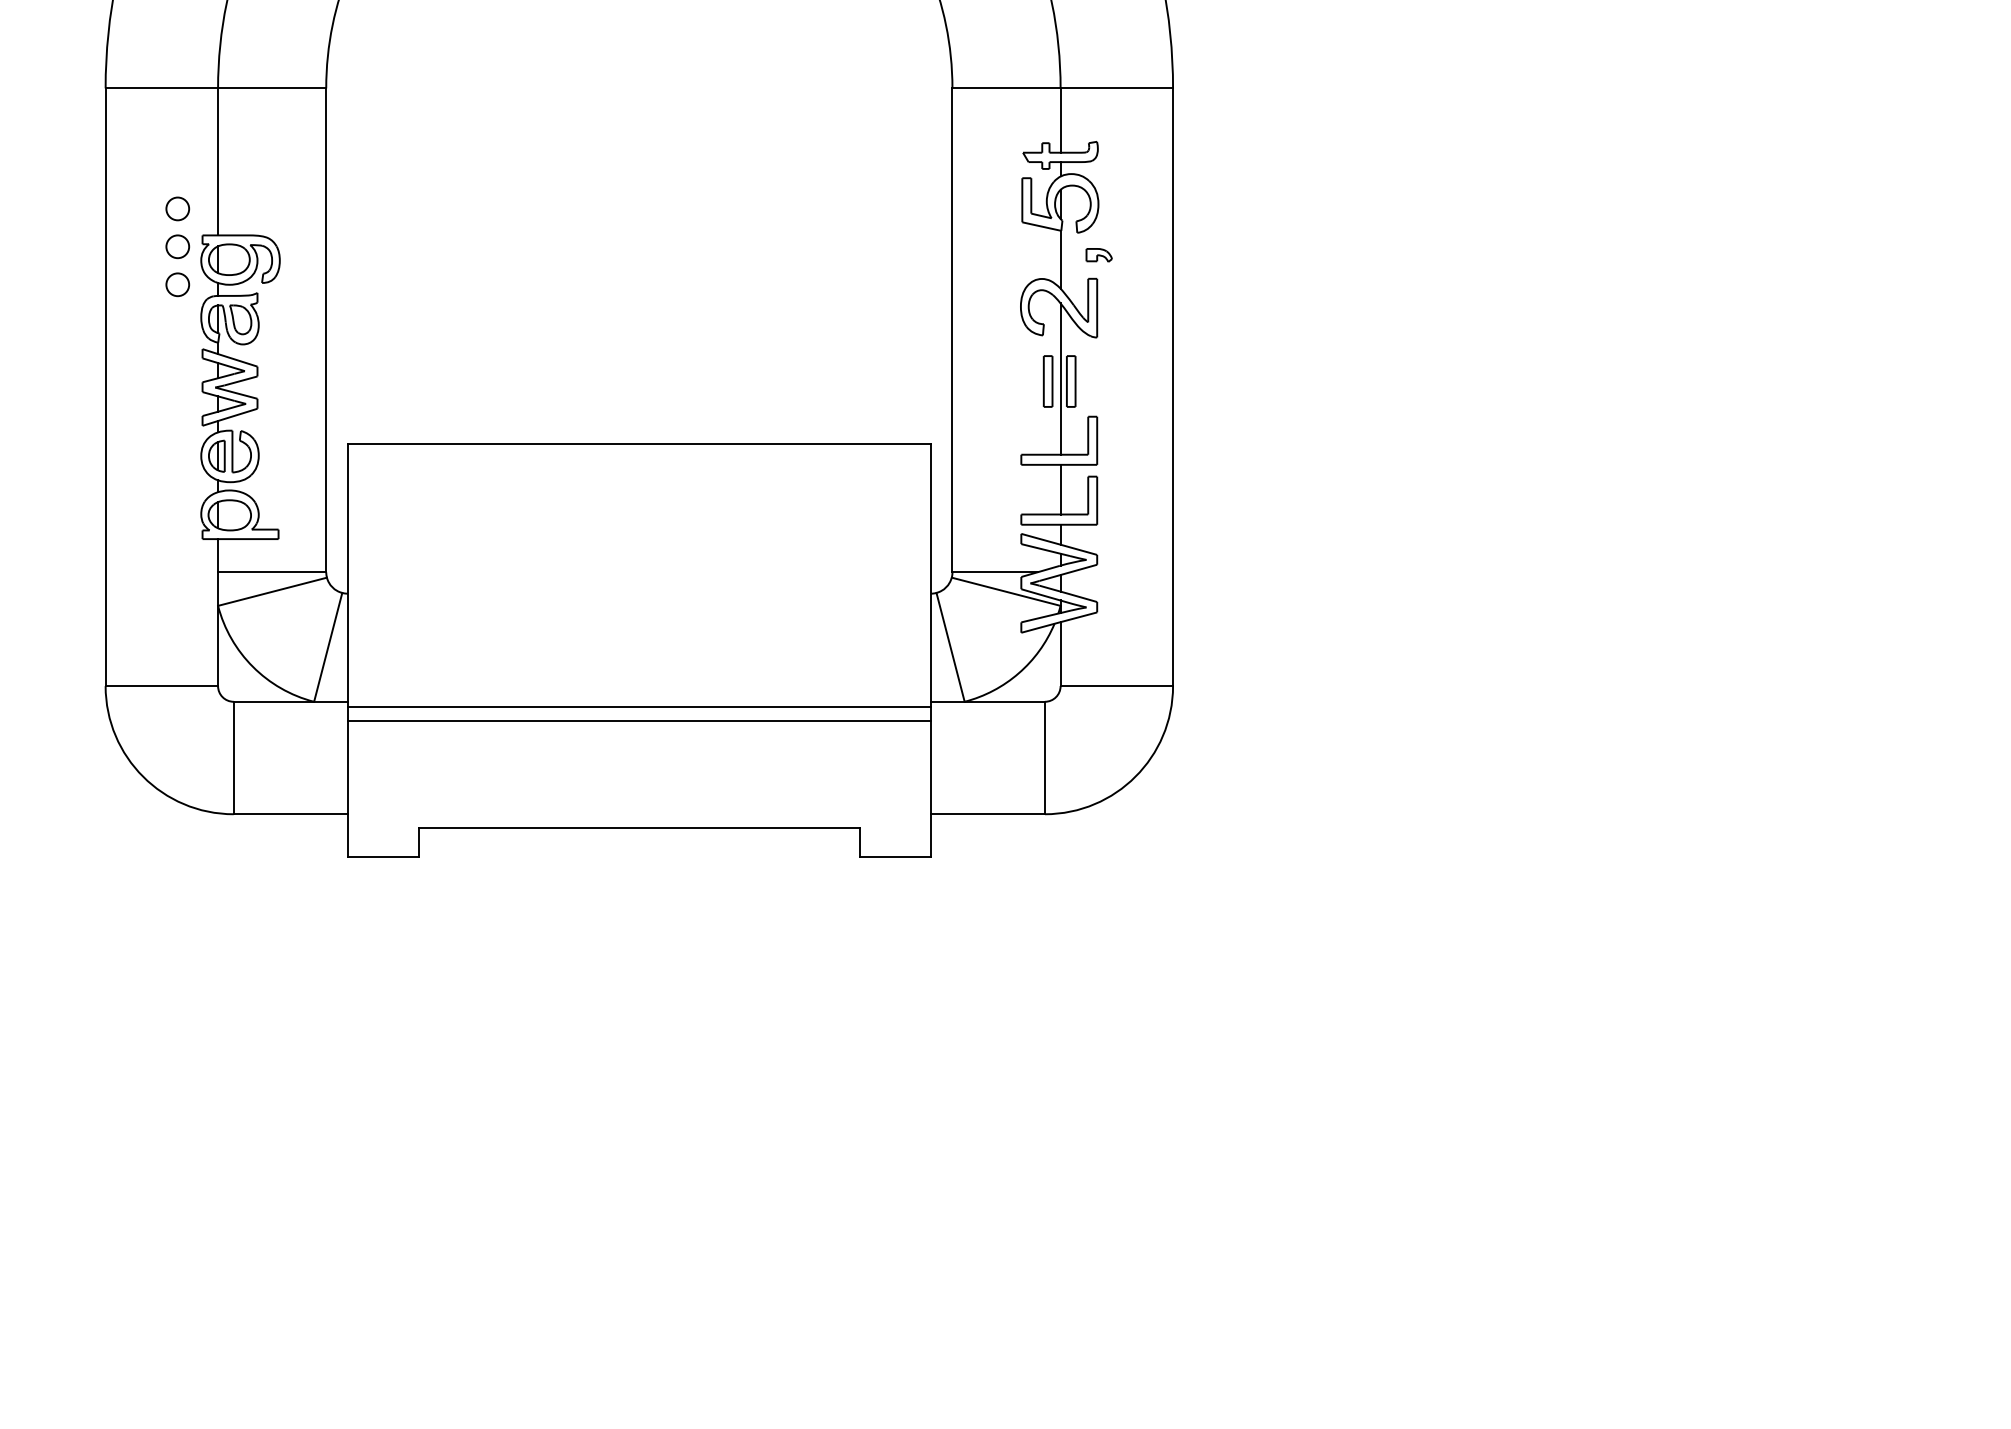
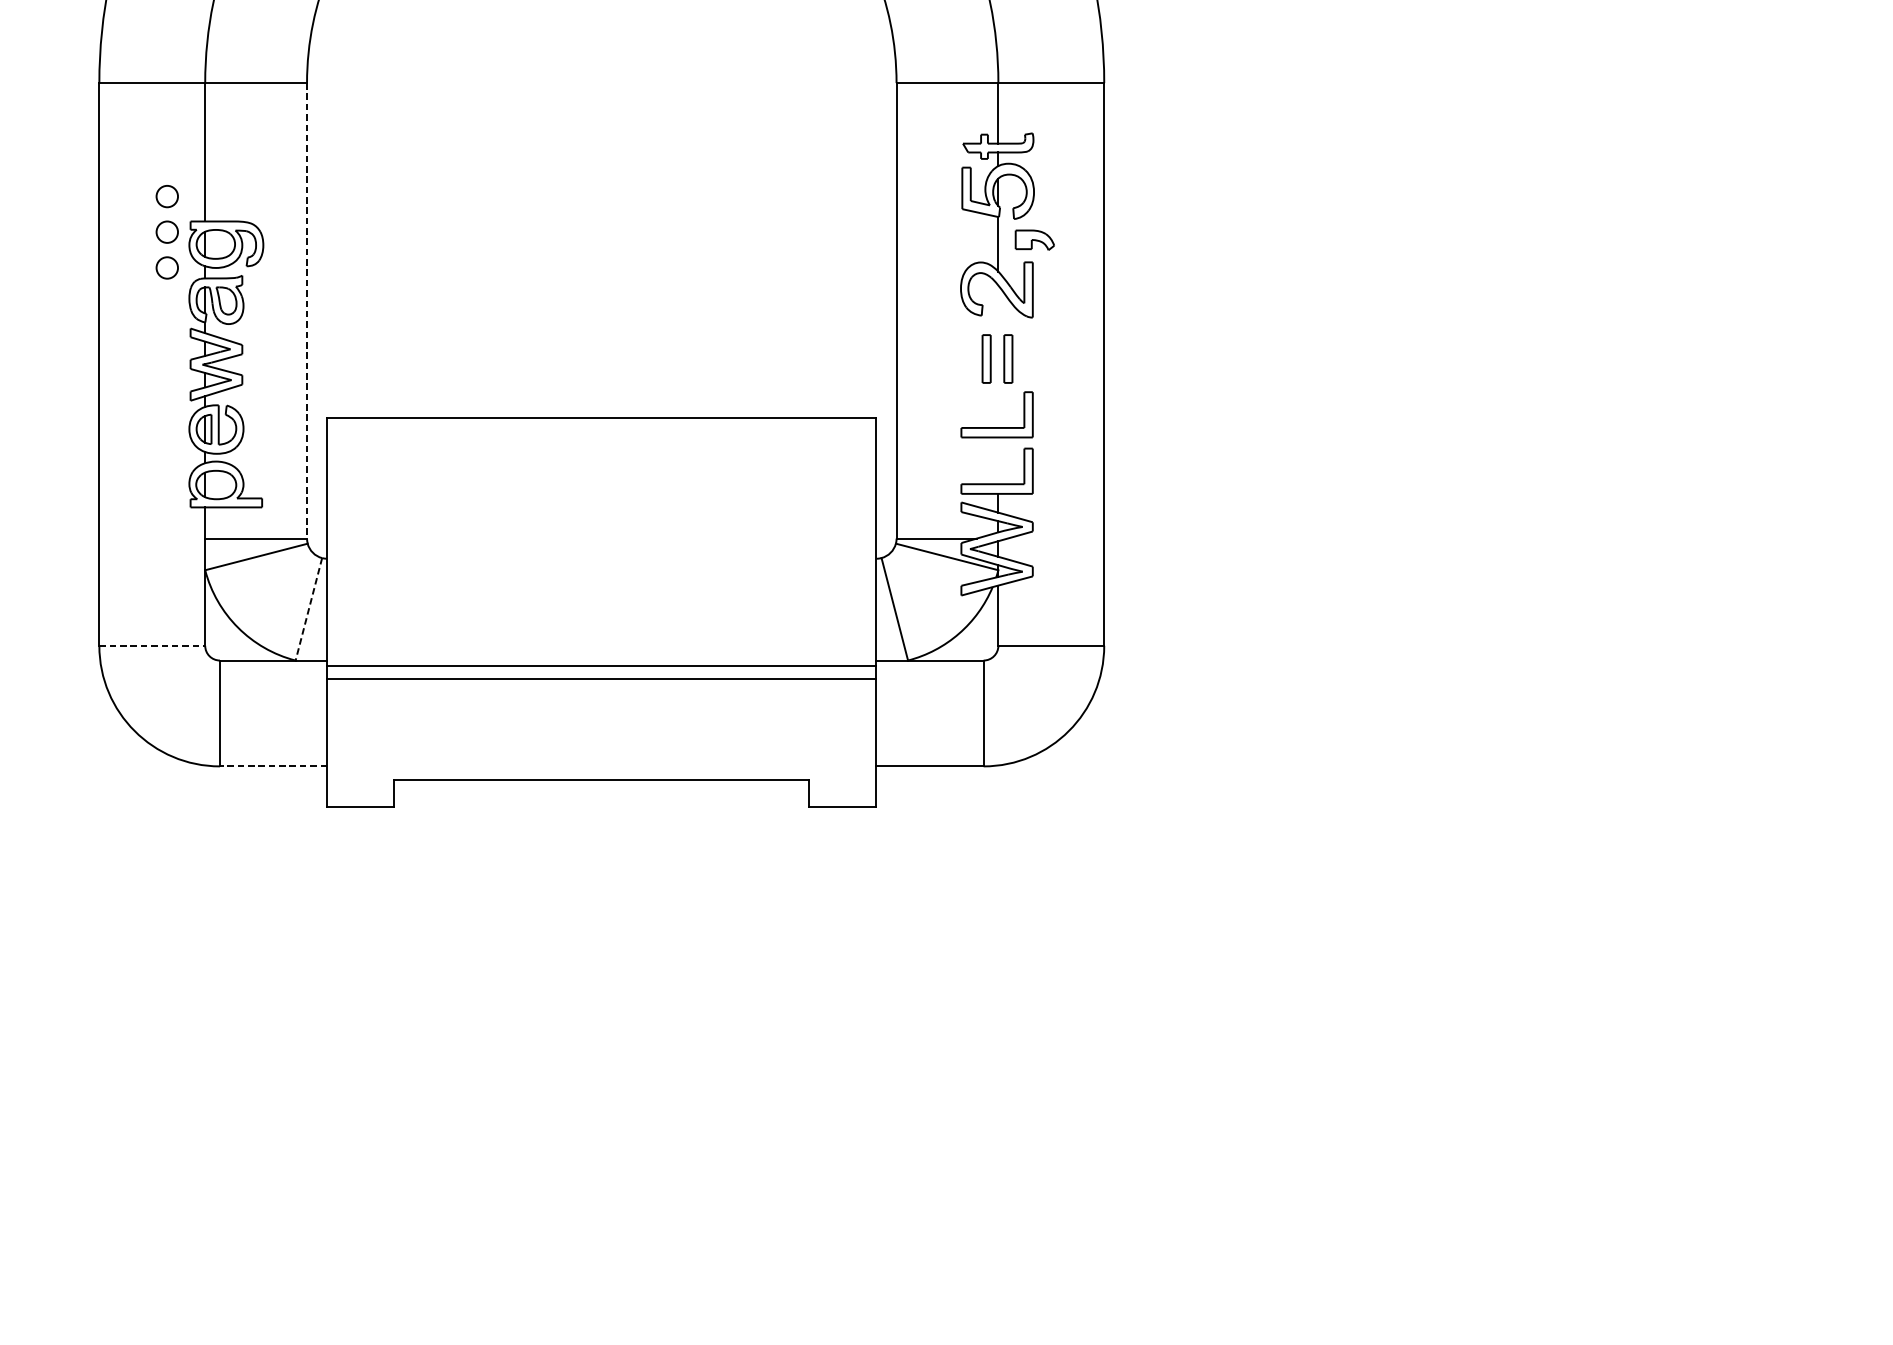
part: (1098, 255) -> (1034, 240), size x1.6
line: (326, 330) -> (307, 311), solid -> dashed
line: (1060, 378) -> (998, 356), removed
line: (1060, 489) -> (998, 460), removed
line: (328, 647) -> (309, 609), solid -> dashed
line: (162, 686) -> (152, 646), solid -> dashed
line: (290, 814) -> (273, 766), solid -> dashed

